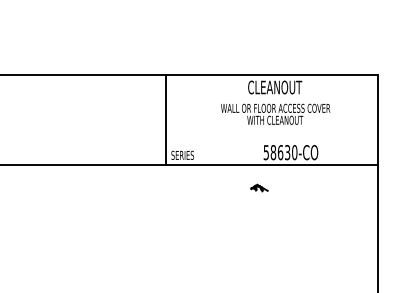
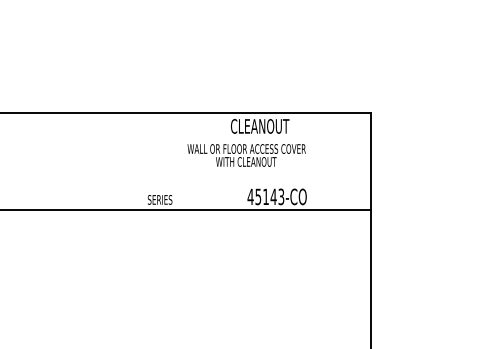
text: (275, 114) -> (246, 155), moved
line: (166, 118) -> (142, 160), removed
text: (280, 152) -> (265, 196), 58630-CO -> 45143-CO
part: (259, 187) -> (243, 234), removed

